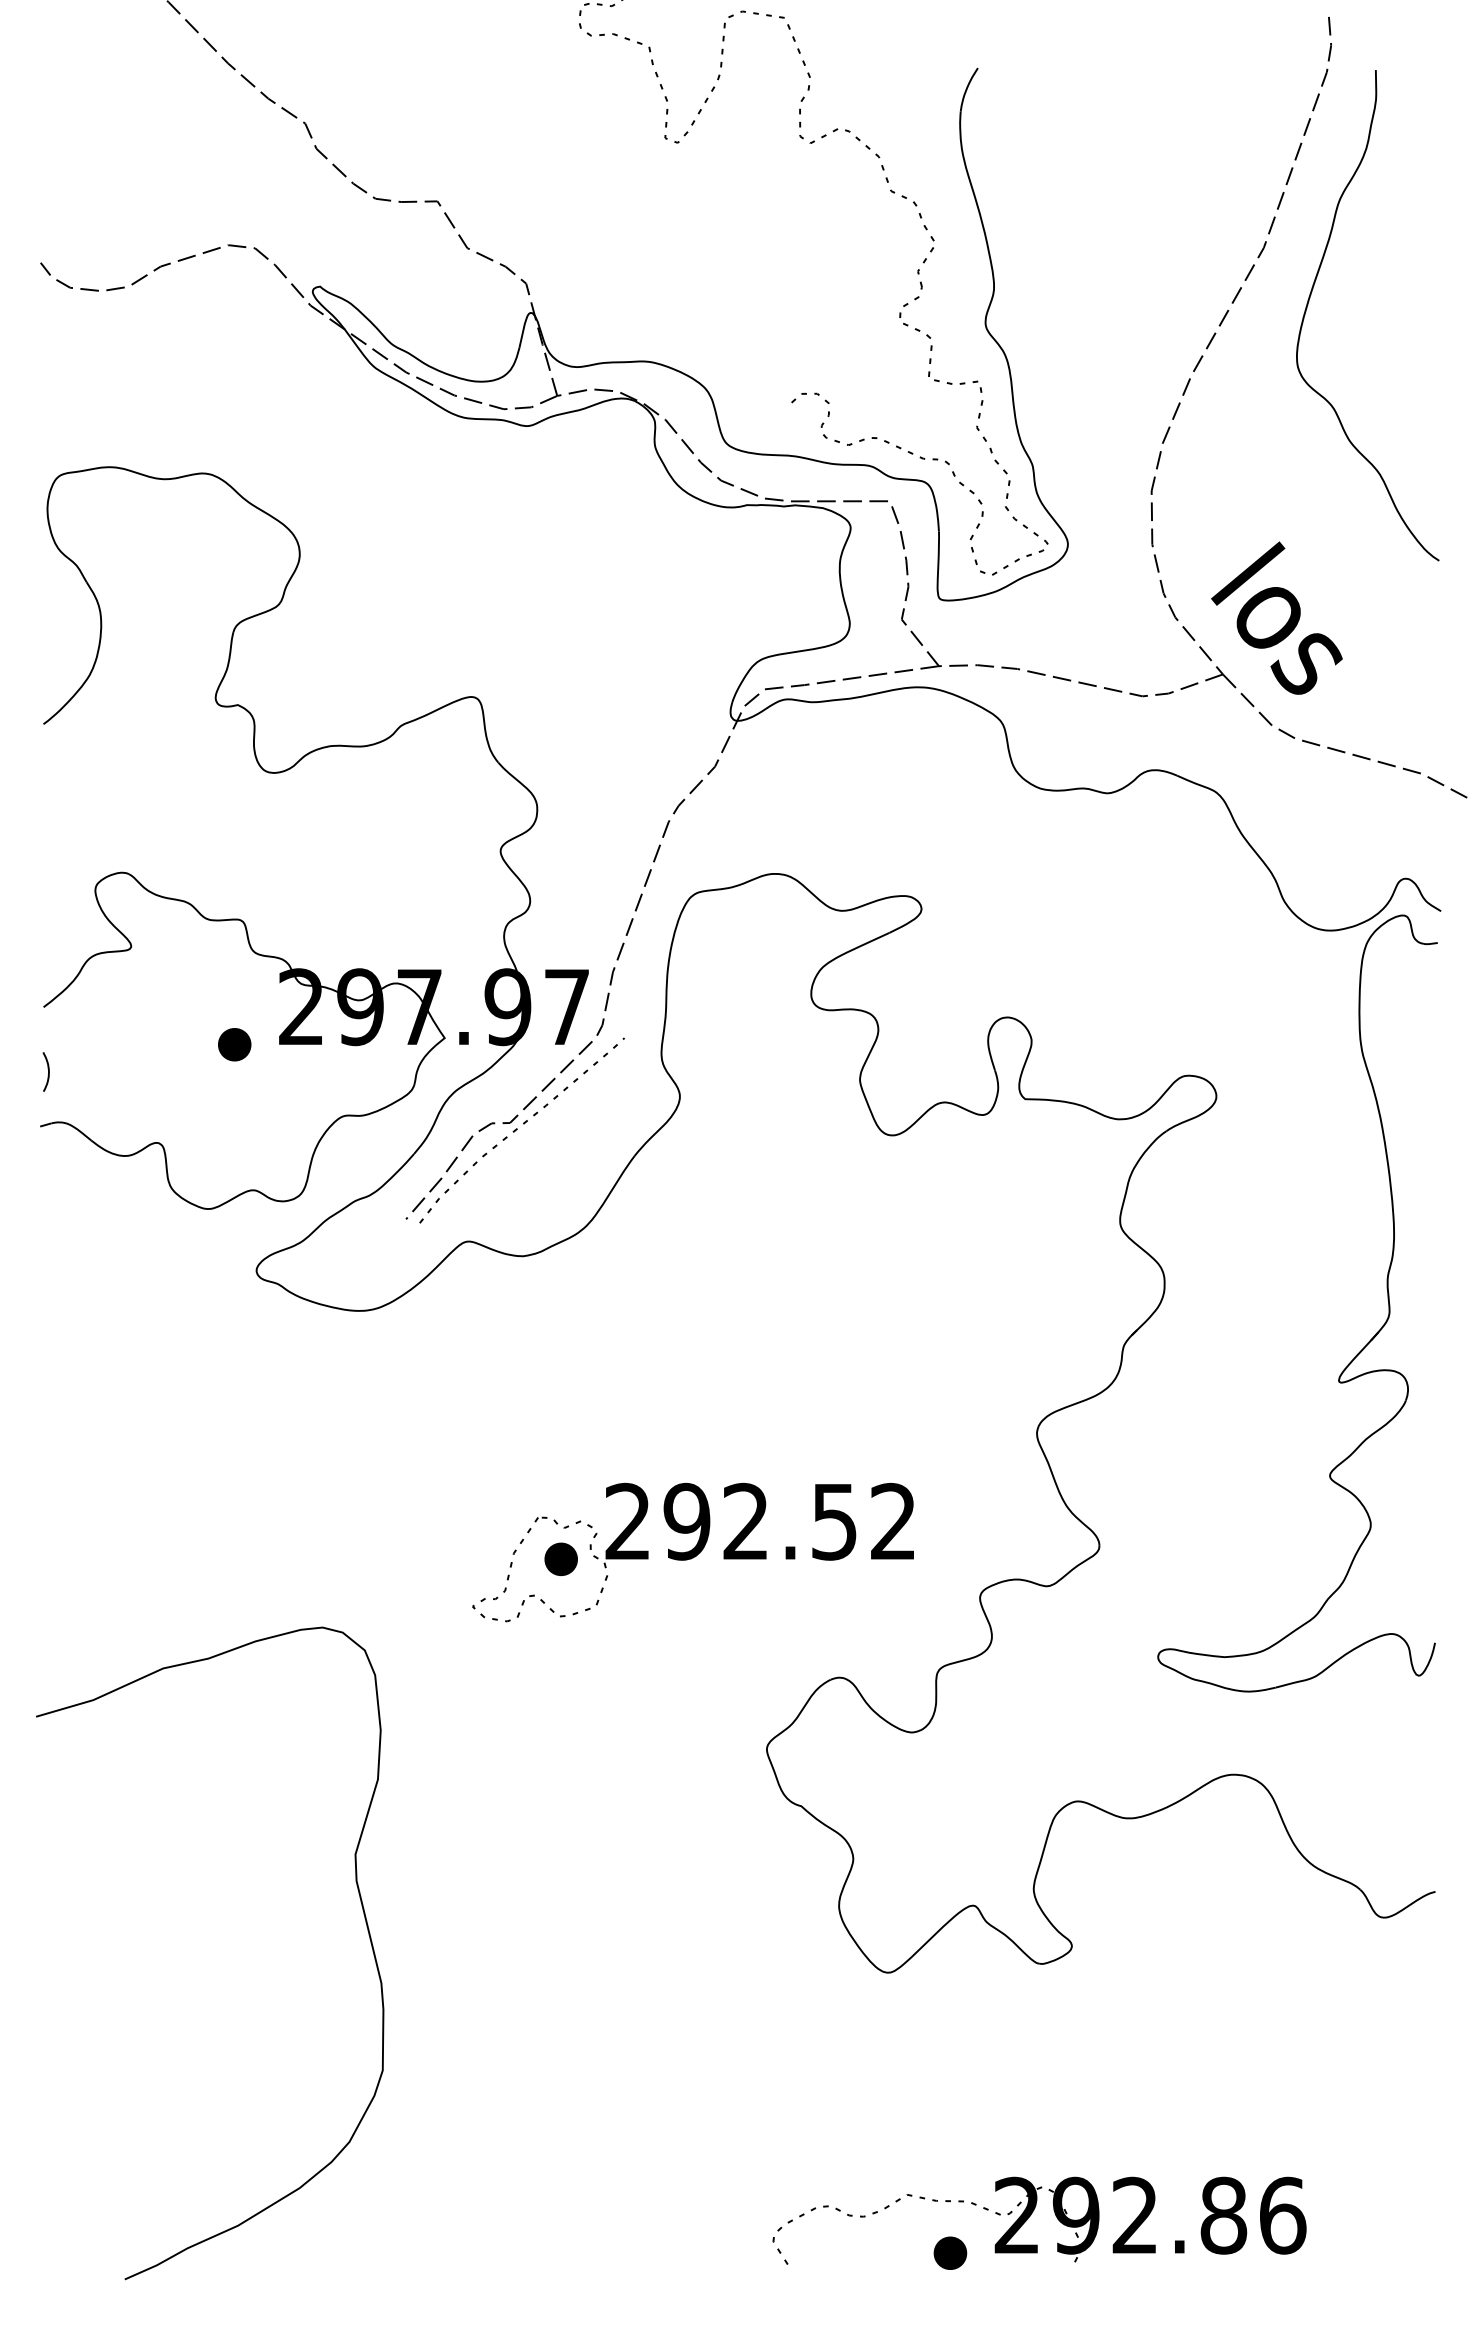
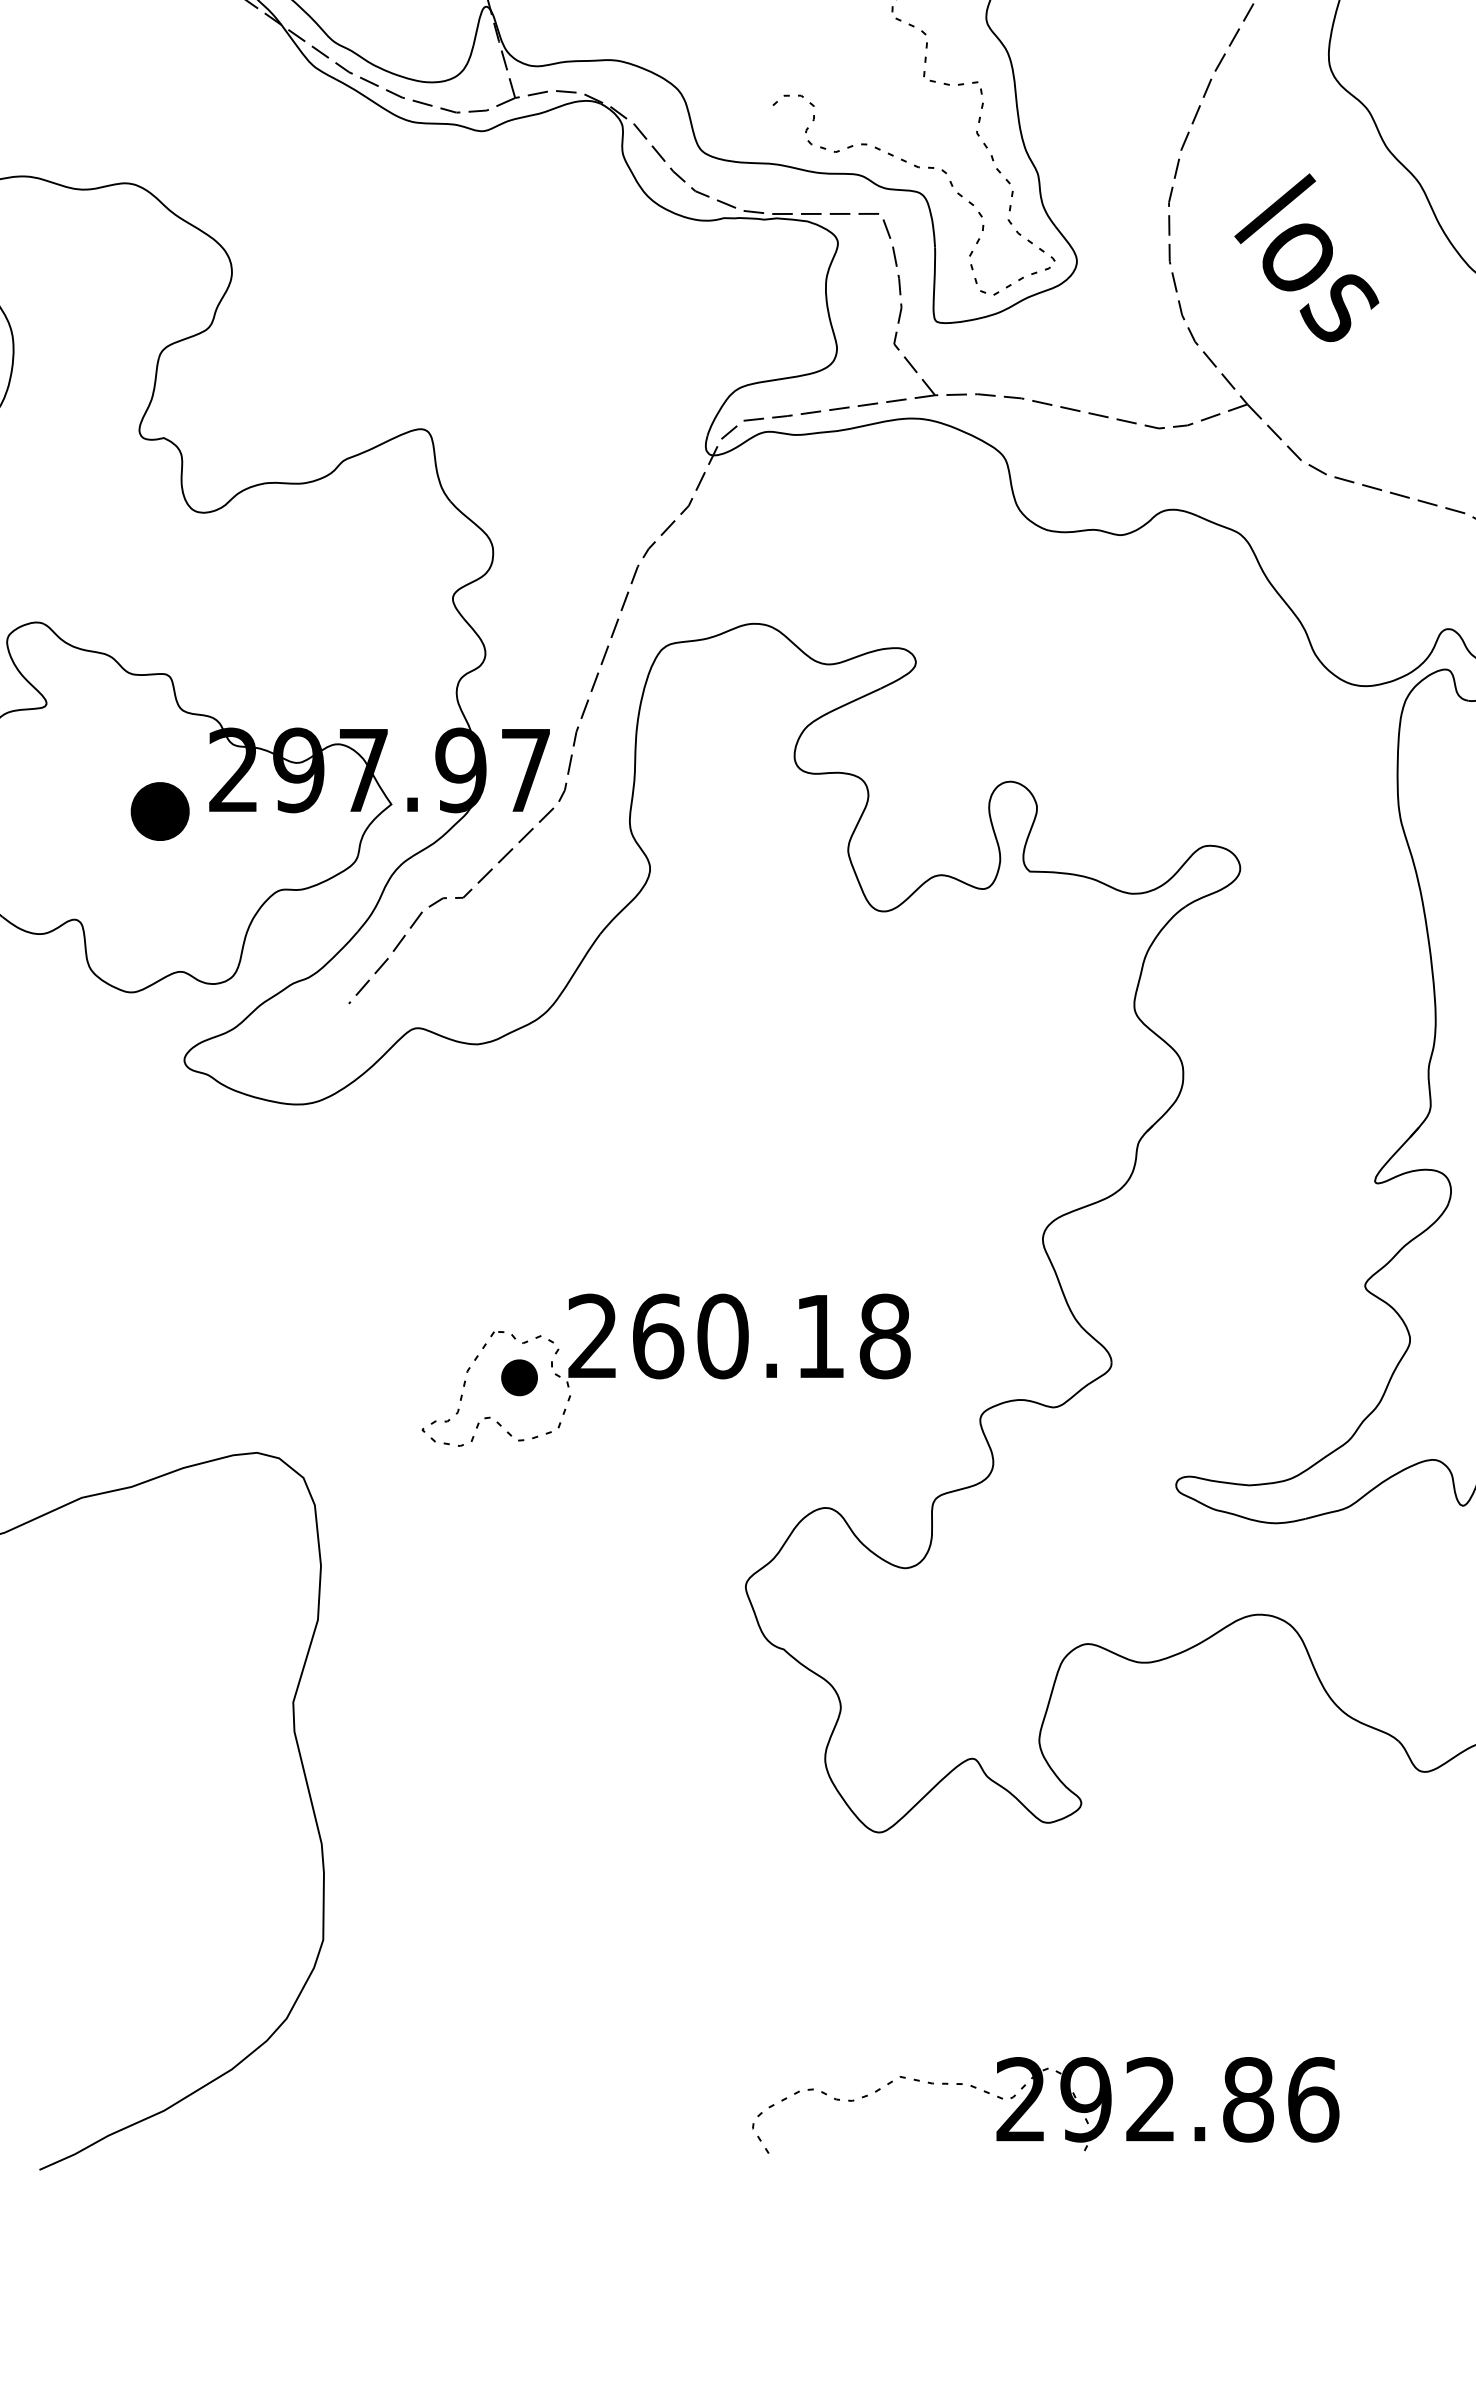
text: (1276, 617) -> (1306, 257), moved
part: (234, 1044) -> (160, 811), size x1.6
curve: (517, 1129) -> (471, 904), removed
text: (789, 1521) -> (770, 1336), 292.52 -> 260.18
part: (950, 2252) -> (947, 2140), removed

